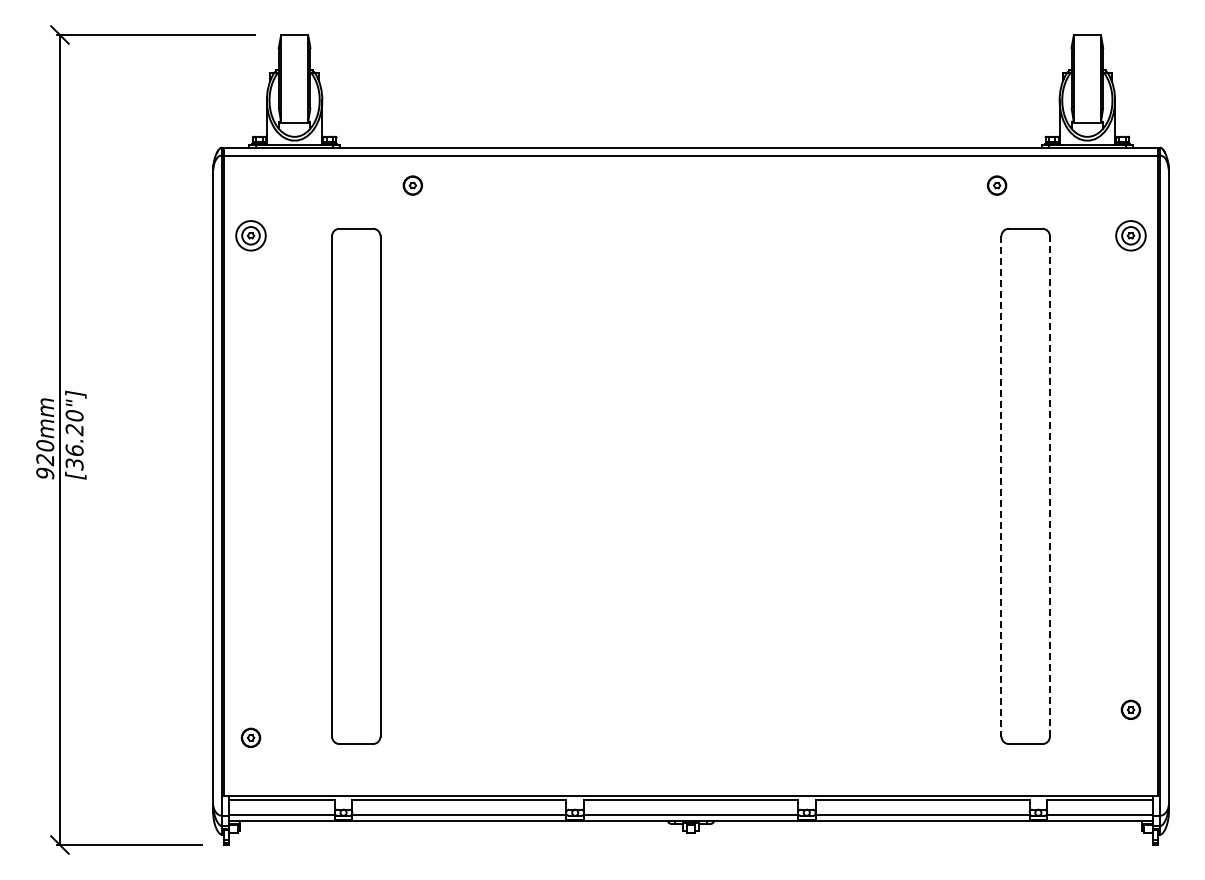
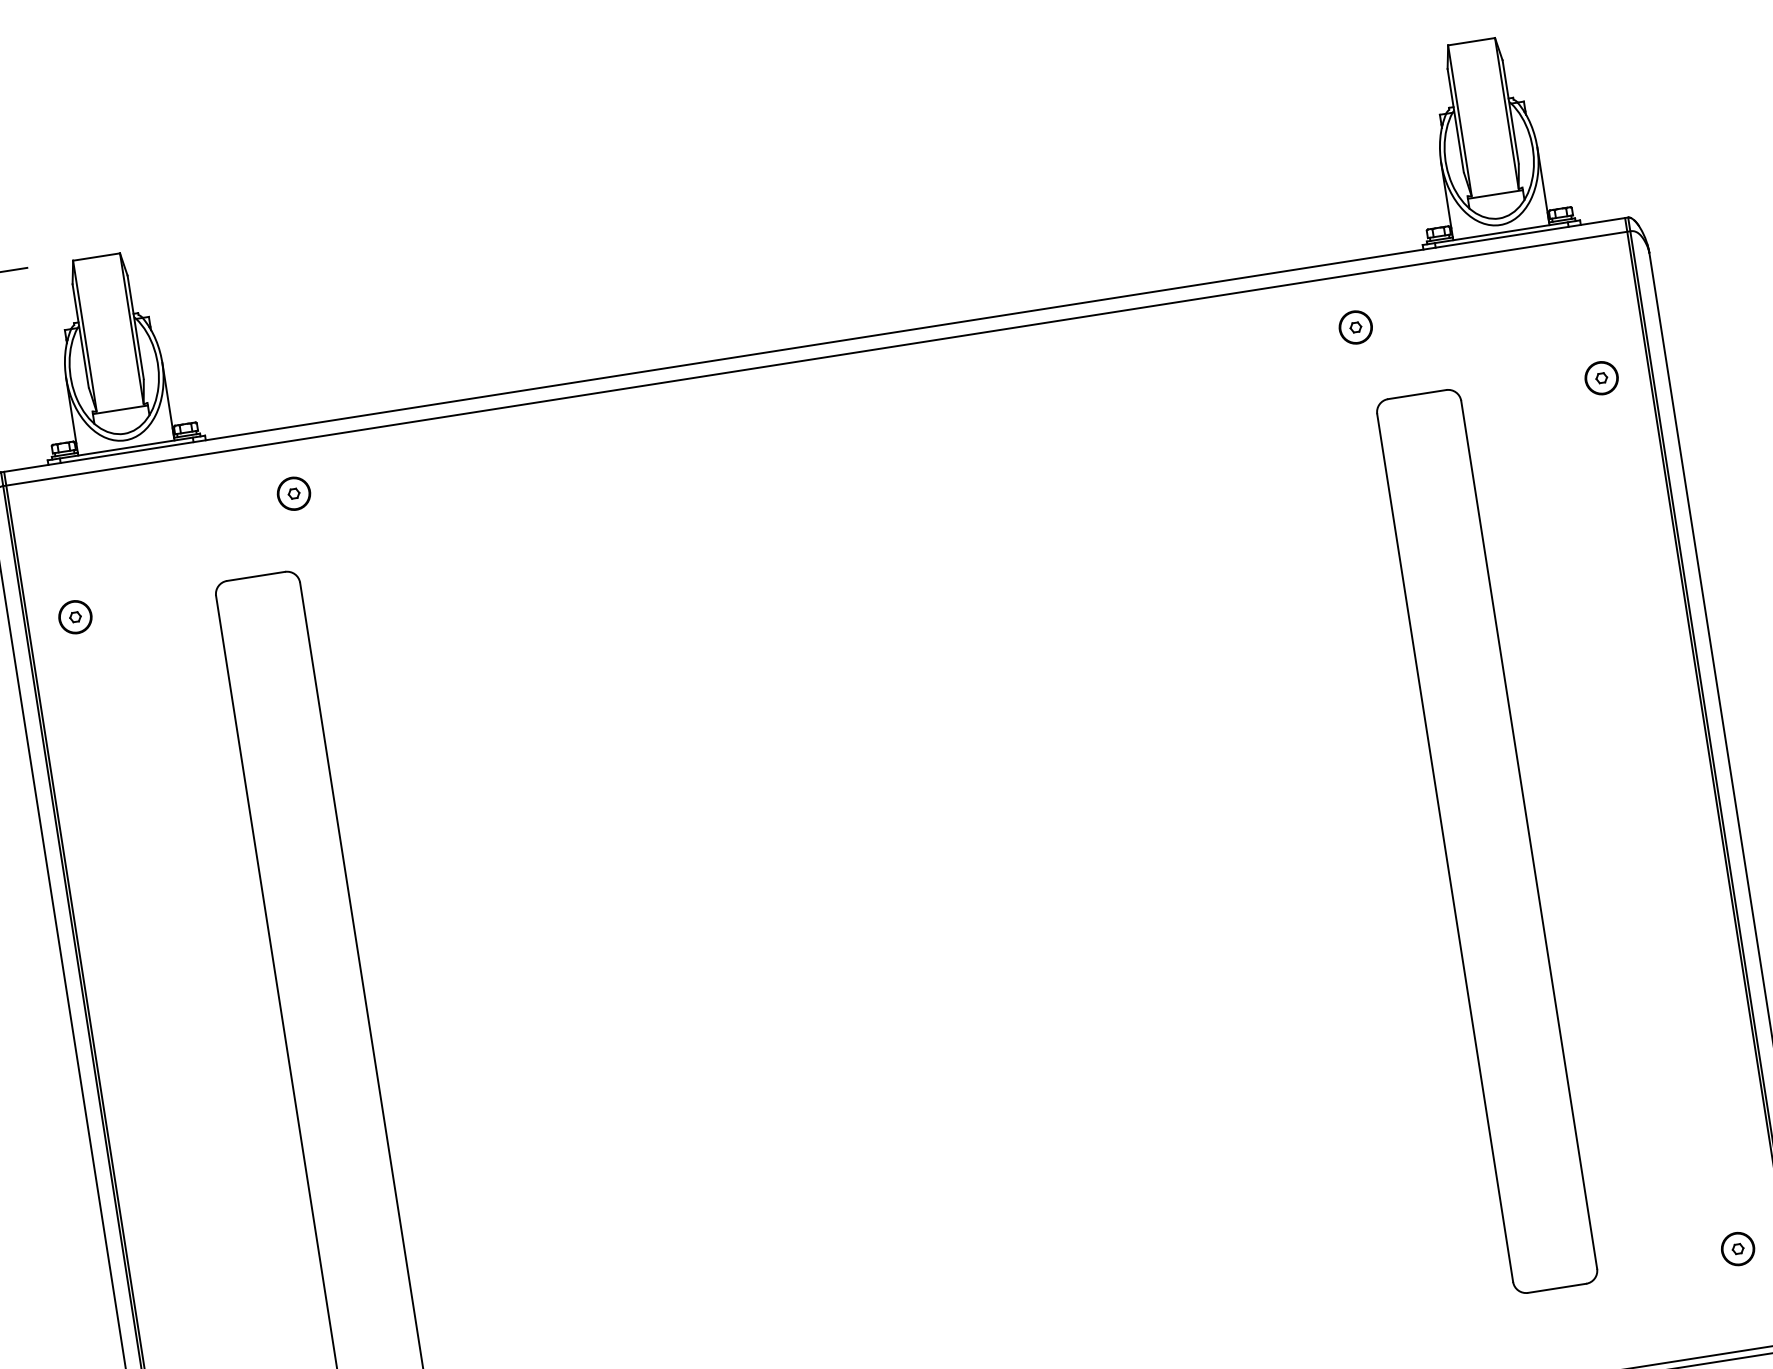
part: (412, 185) -> (293, 493), moved
circle: (250, 235) -> (74, 616), size x0.62
circle: (1130, 235) -> (1600, 377), size x0.62
line: (1049, 485) -> (1528, 833), dashed -> solid
line: (1001, 486) -> (1445, 848), dashed -> solid
part: (1130, 709) -> (1737, 1248), moved

